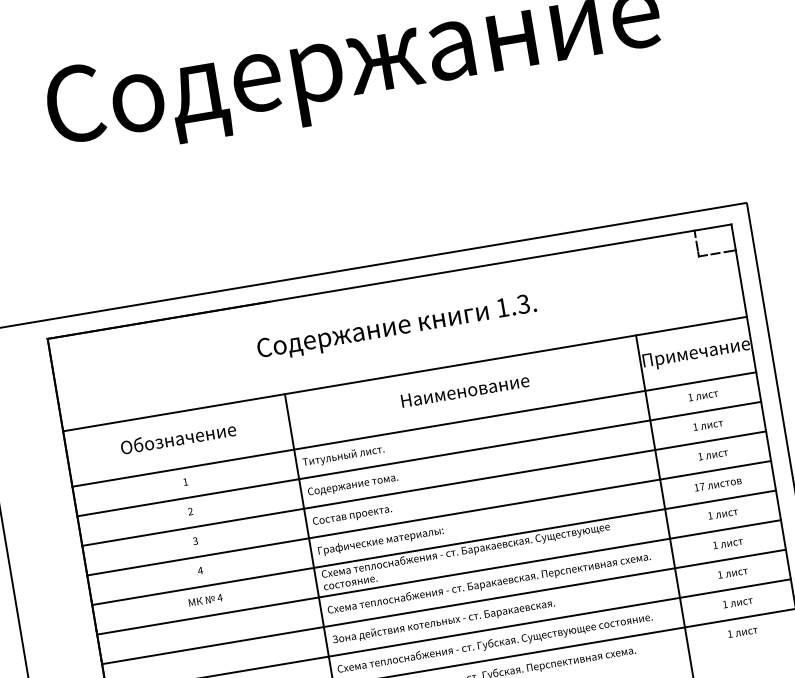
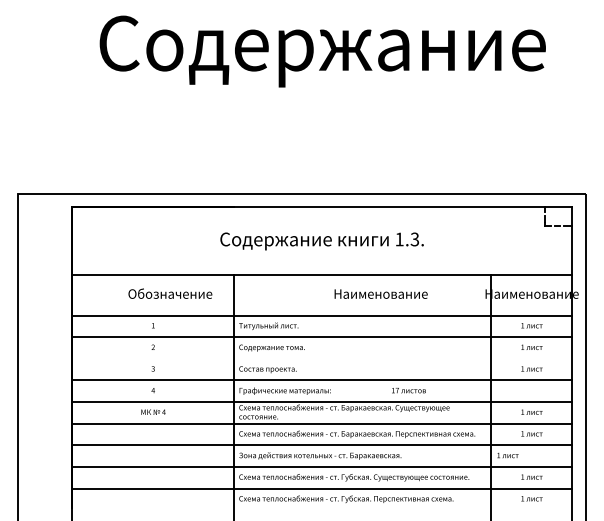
text: (695, 354) -> (531, 295), Примечание -> Наименование
text: (464, 390) -> (380, 293), moved
text: (178, 437) -> (170, 293), moved
text: (717, 484) -> (408, 390), moved
line: (424, 488) -> (322, 358), removed
text: (732, 572) -> (507, 455), moved

